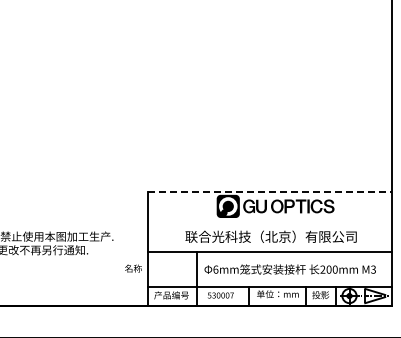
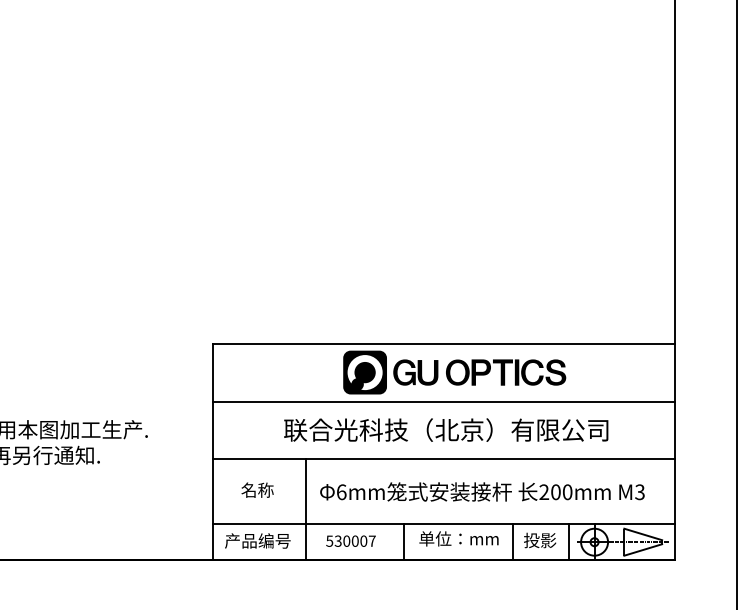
line: (270, 191) -> (445, 344), dashed -> solid
line: (269, 221) -> (443, 401), added
text: (133, 268) -> (257, 490), moved

